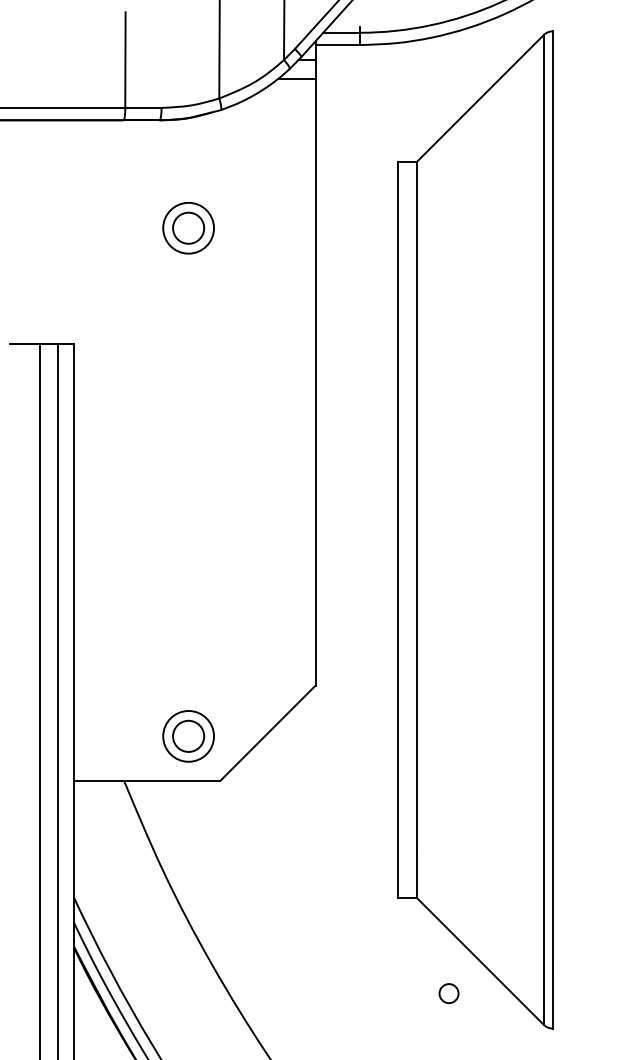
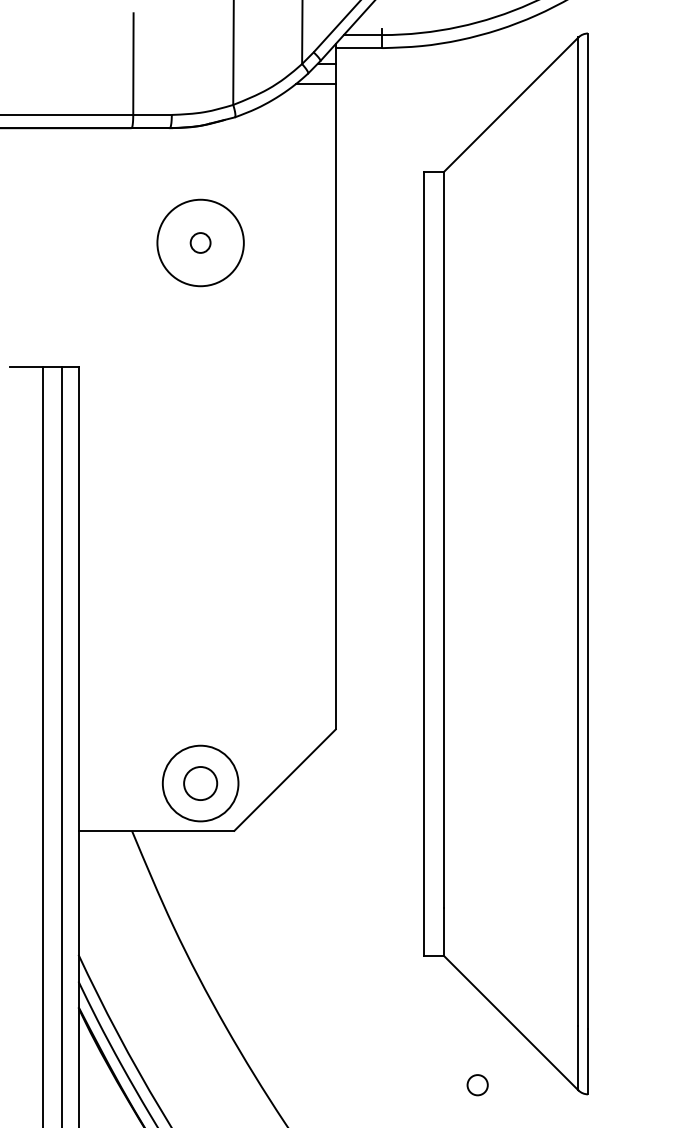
circle: (188, 227) -> (200, 242), size x0.6
circle: (188, 227) -> (200, 242), size x1.6
circle: (188, 736) -> (200, 783), size x1.4
circle: (448, 993) -> (477, 1085), moved

